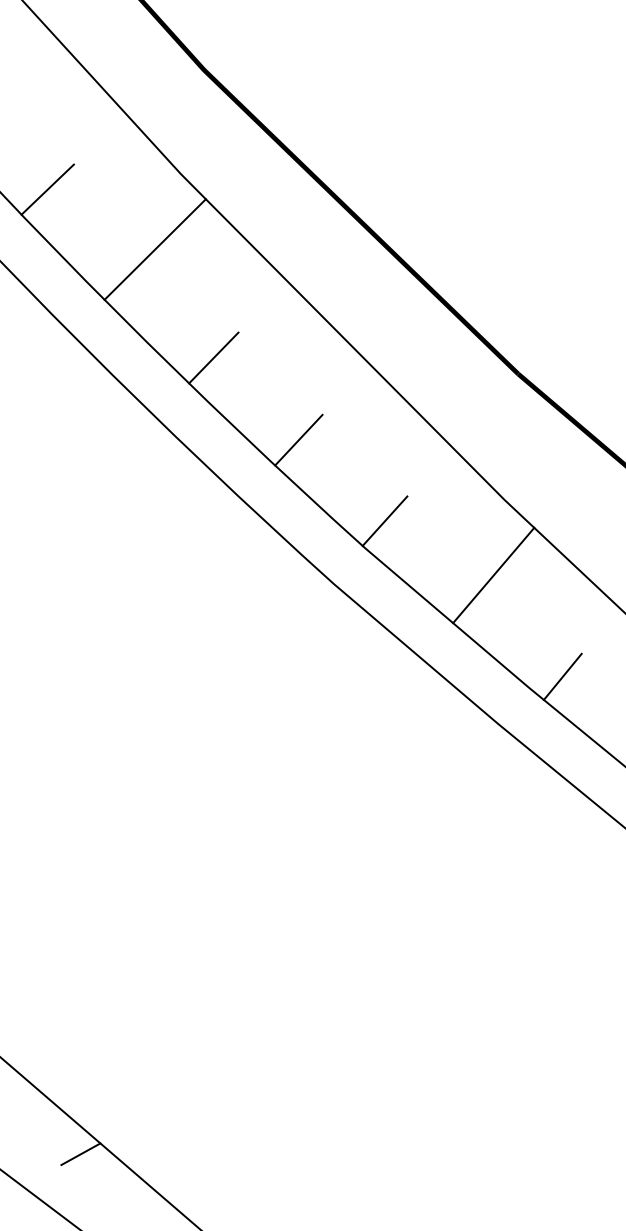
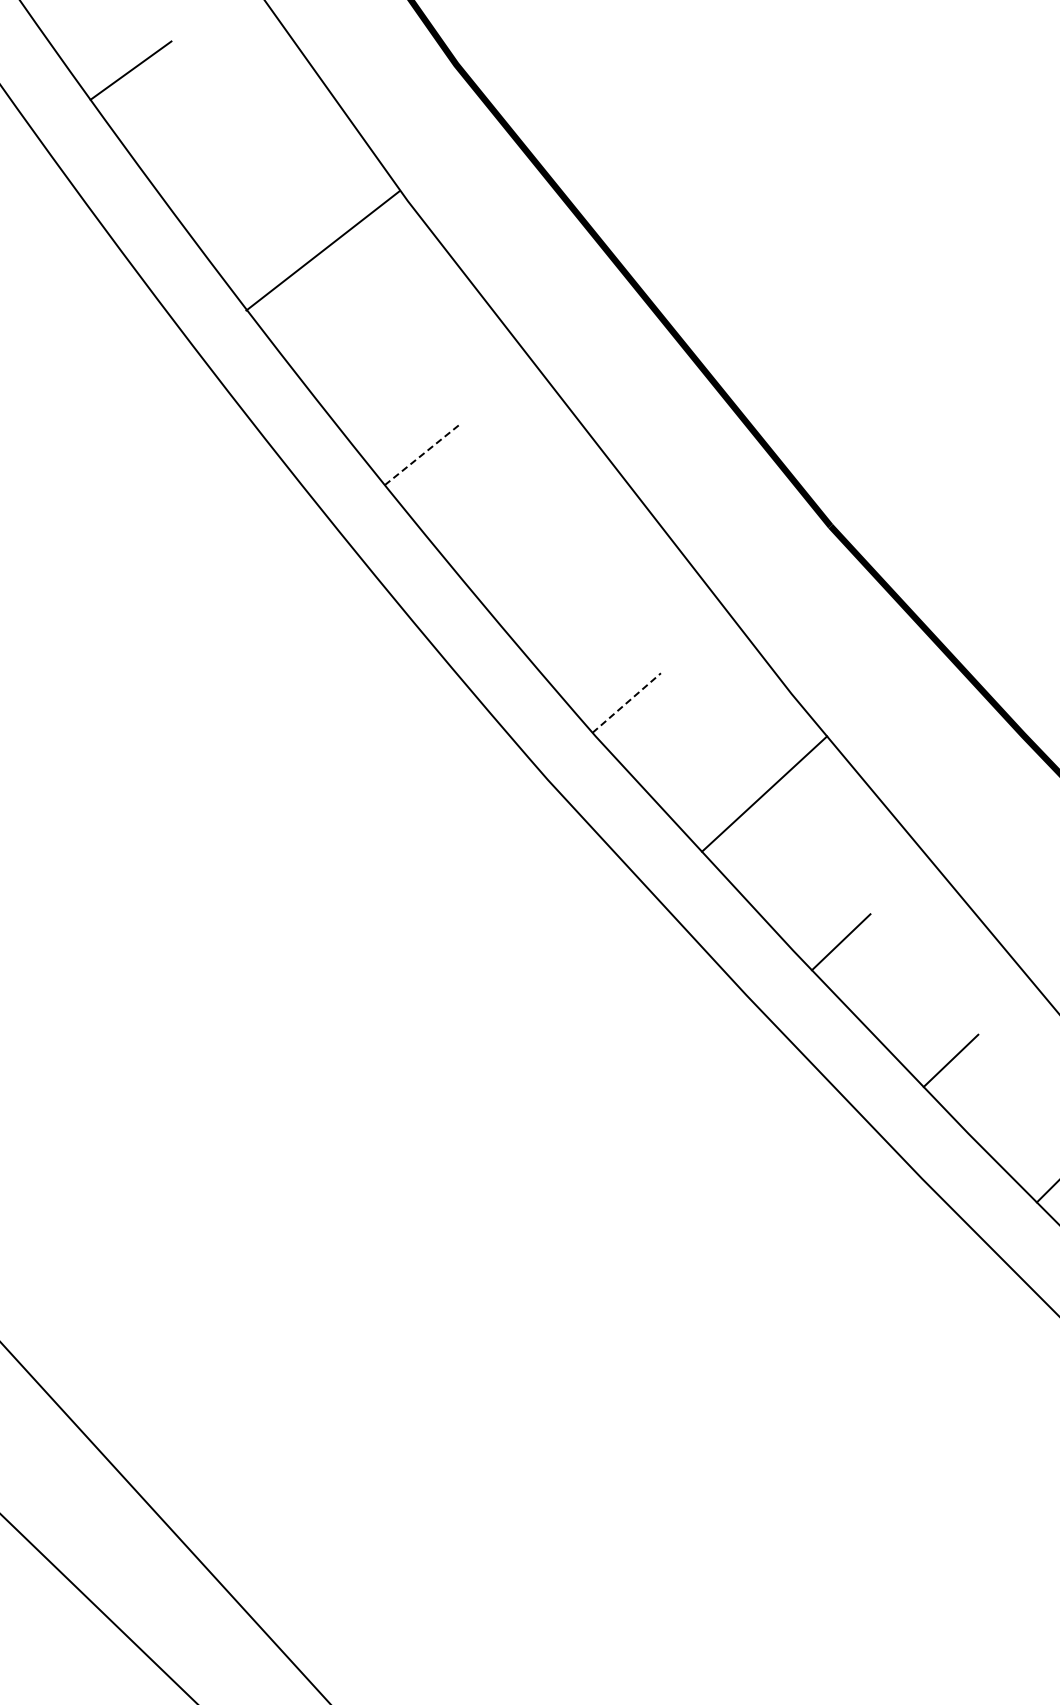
line: (47, 189) -> (225, 200), removed
line: (154, 249) -> (322, 250), moved
line: (213, 357) -> (422, 454), solid -> dashed
line: (298, 440) -> (523, 579), removed
line: (385, 520) -> (627, 702), solid -> dashed
line: (80, 1154) -> (112, 1507), removed

